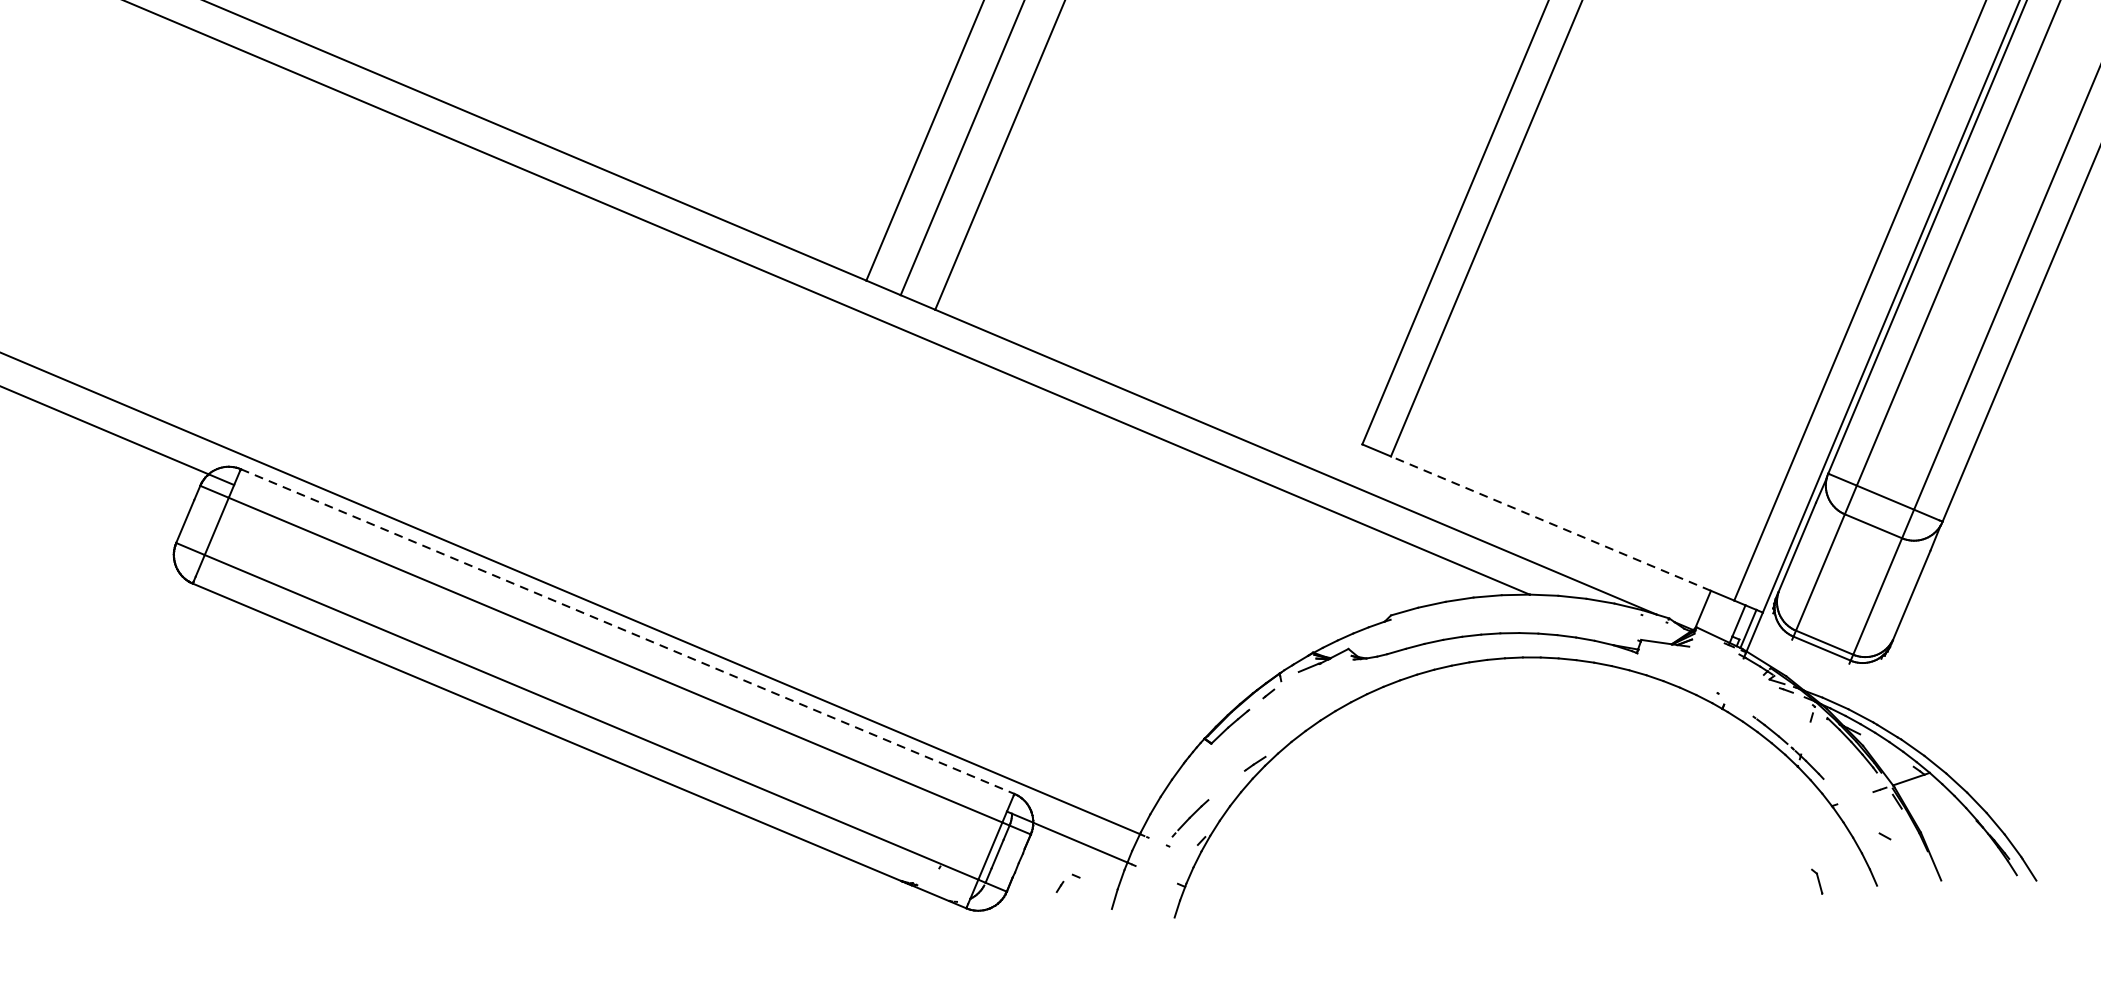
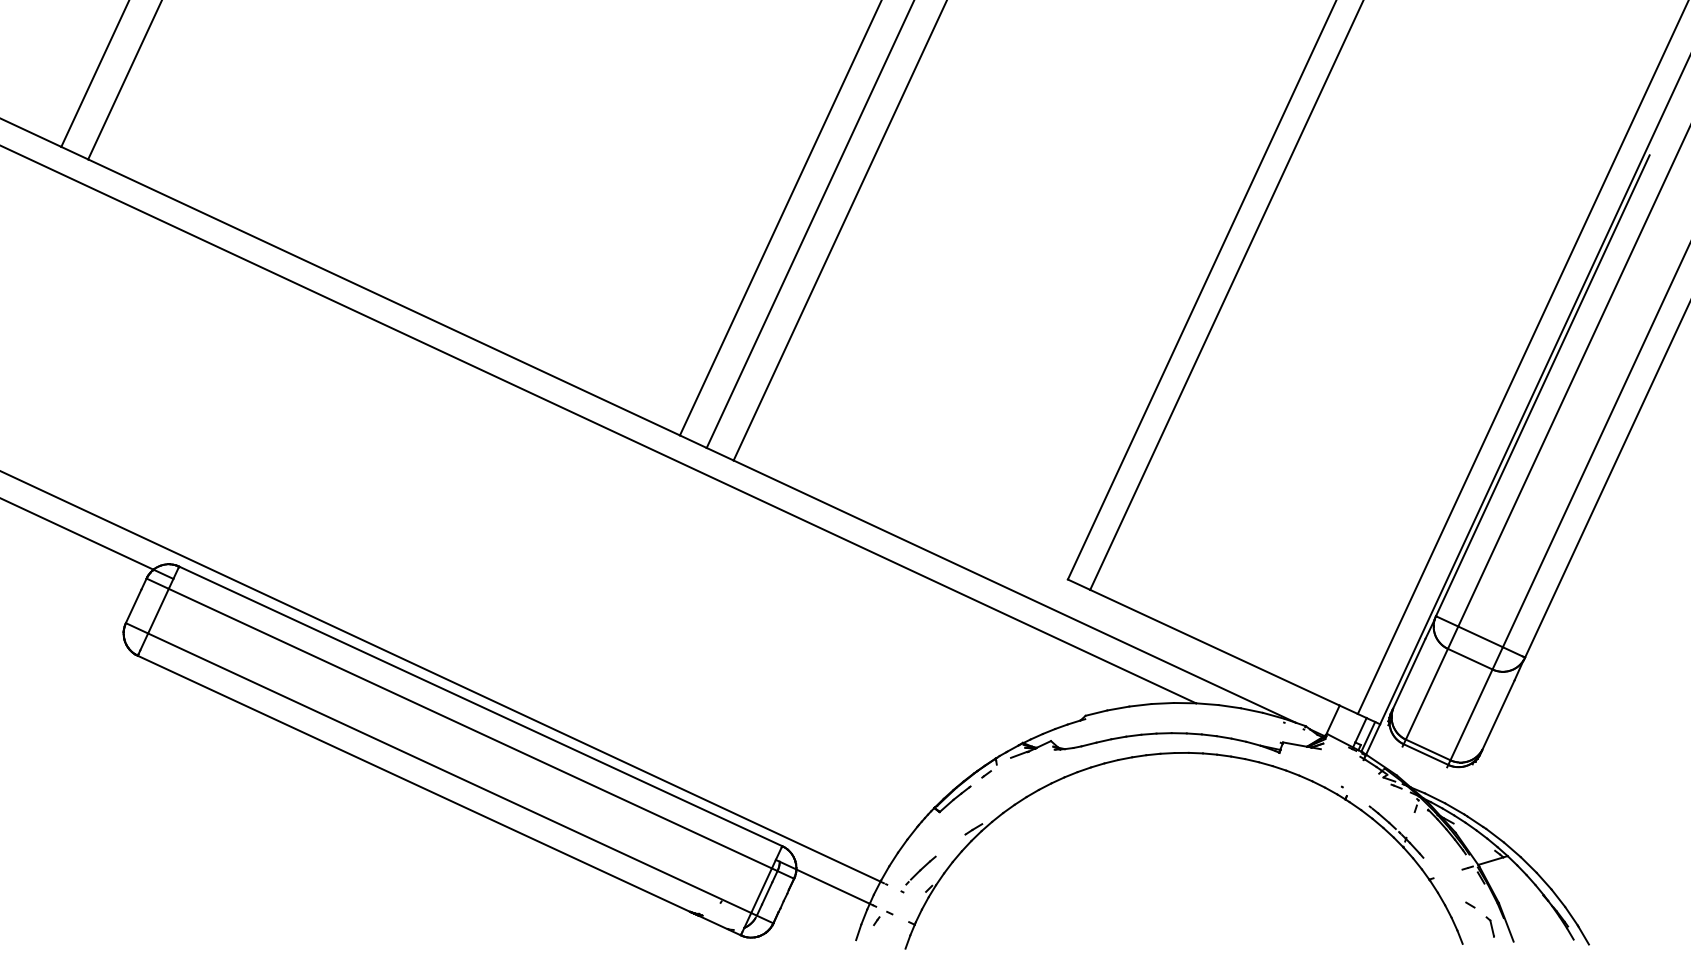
line: (1550, 523) -> (1214, 647), dashed -> solid
line: (628, 631) -> (481, 706), dashed -> solid
part: (1816, 881) -> (1489, 926), moved
part: (1068, 883) -> (883, 918), moved

